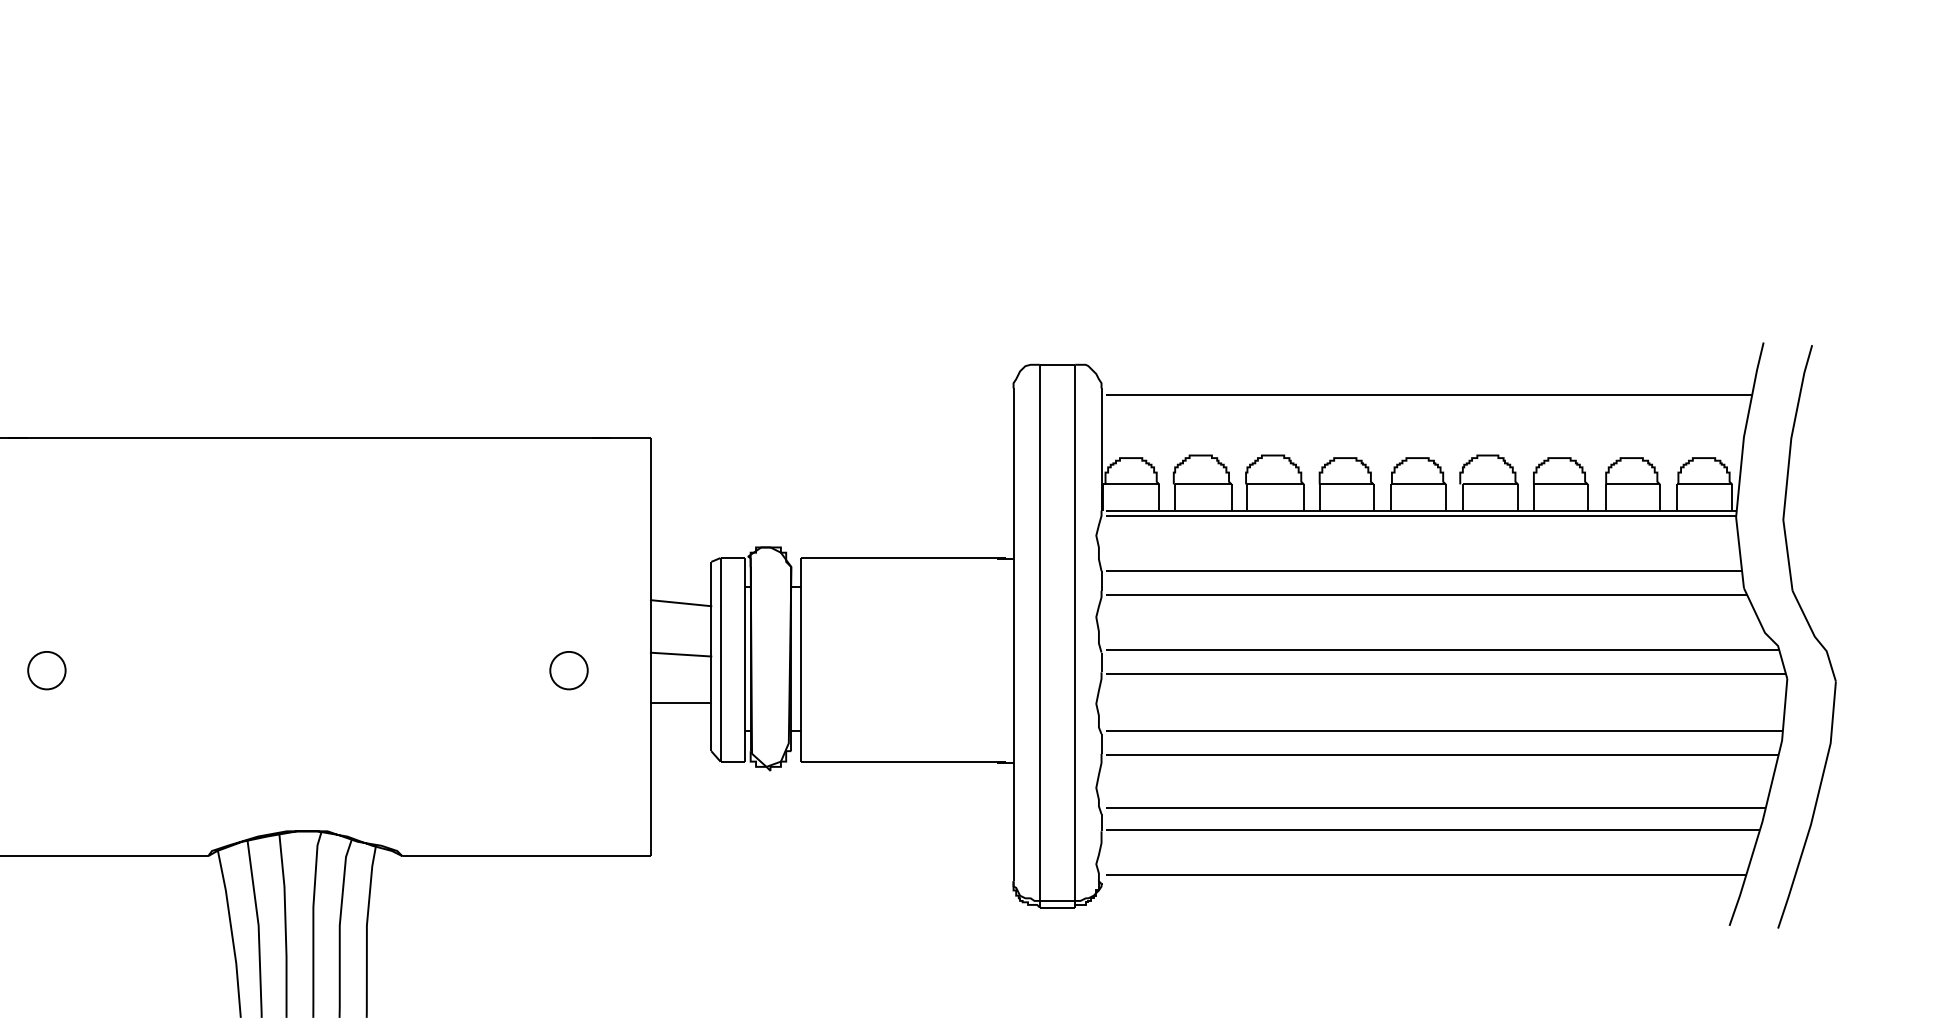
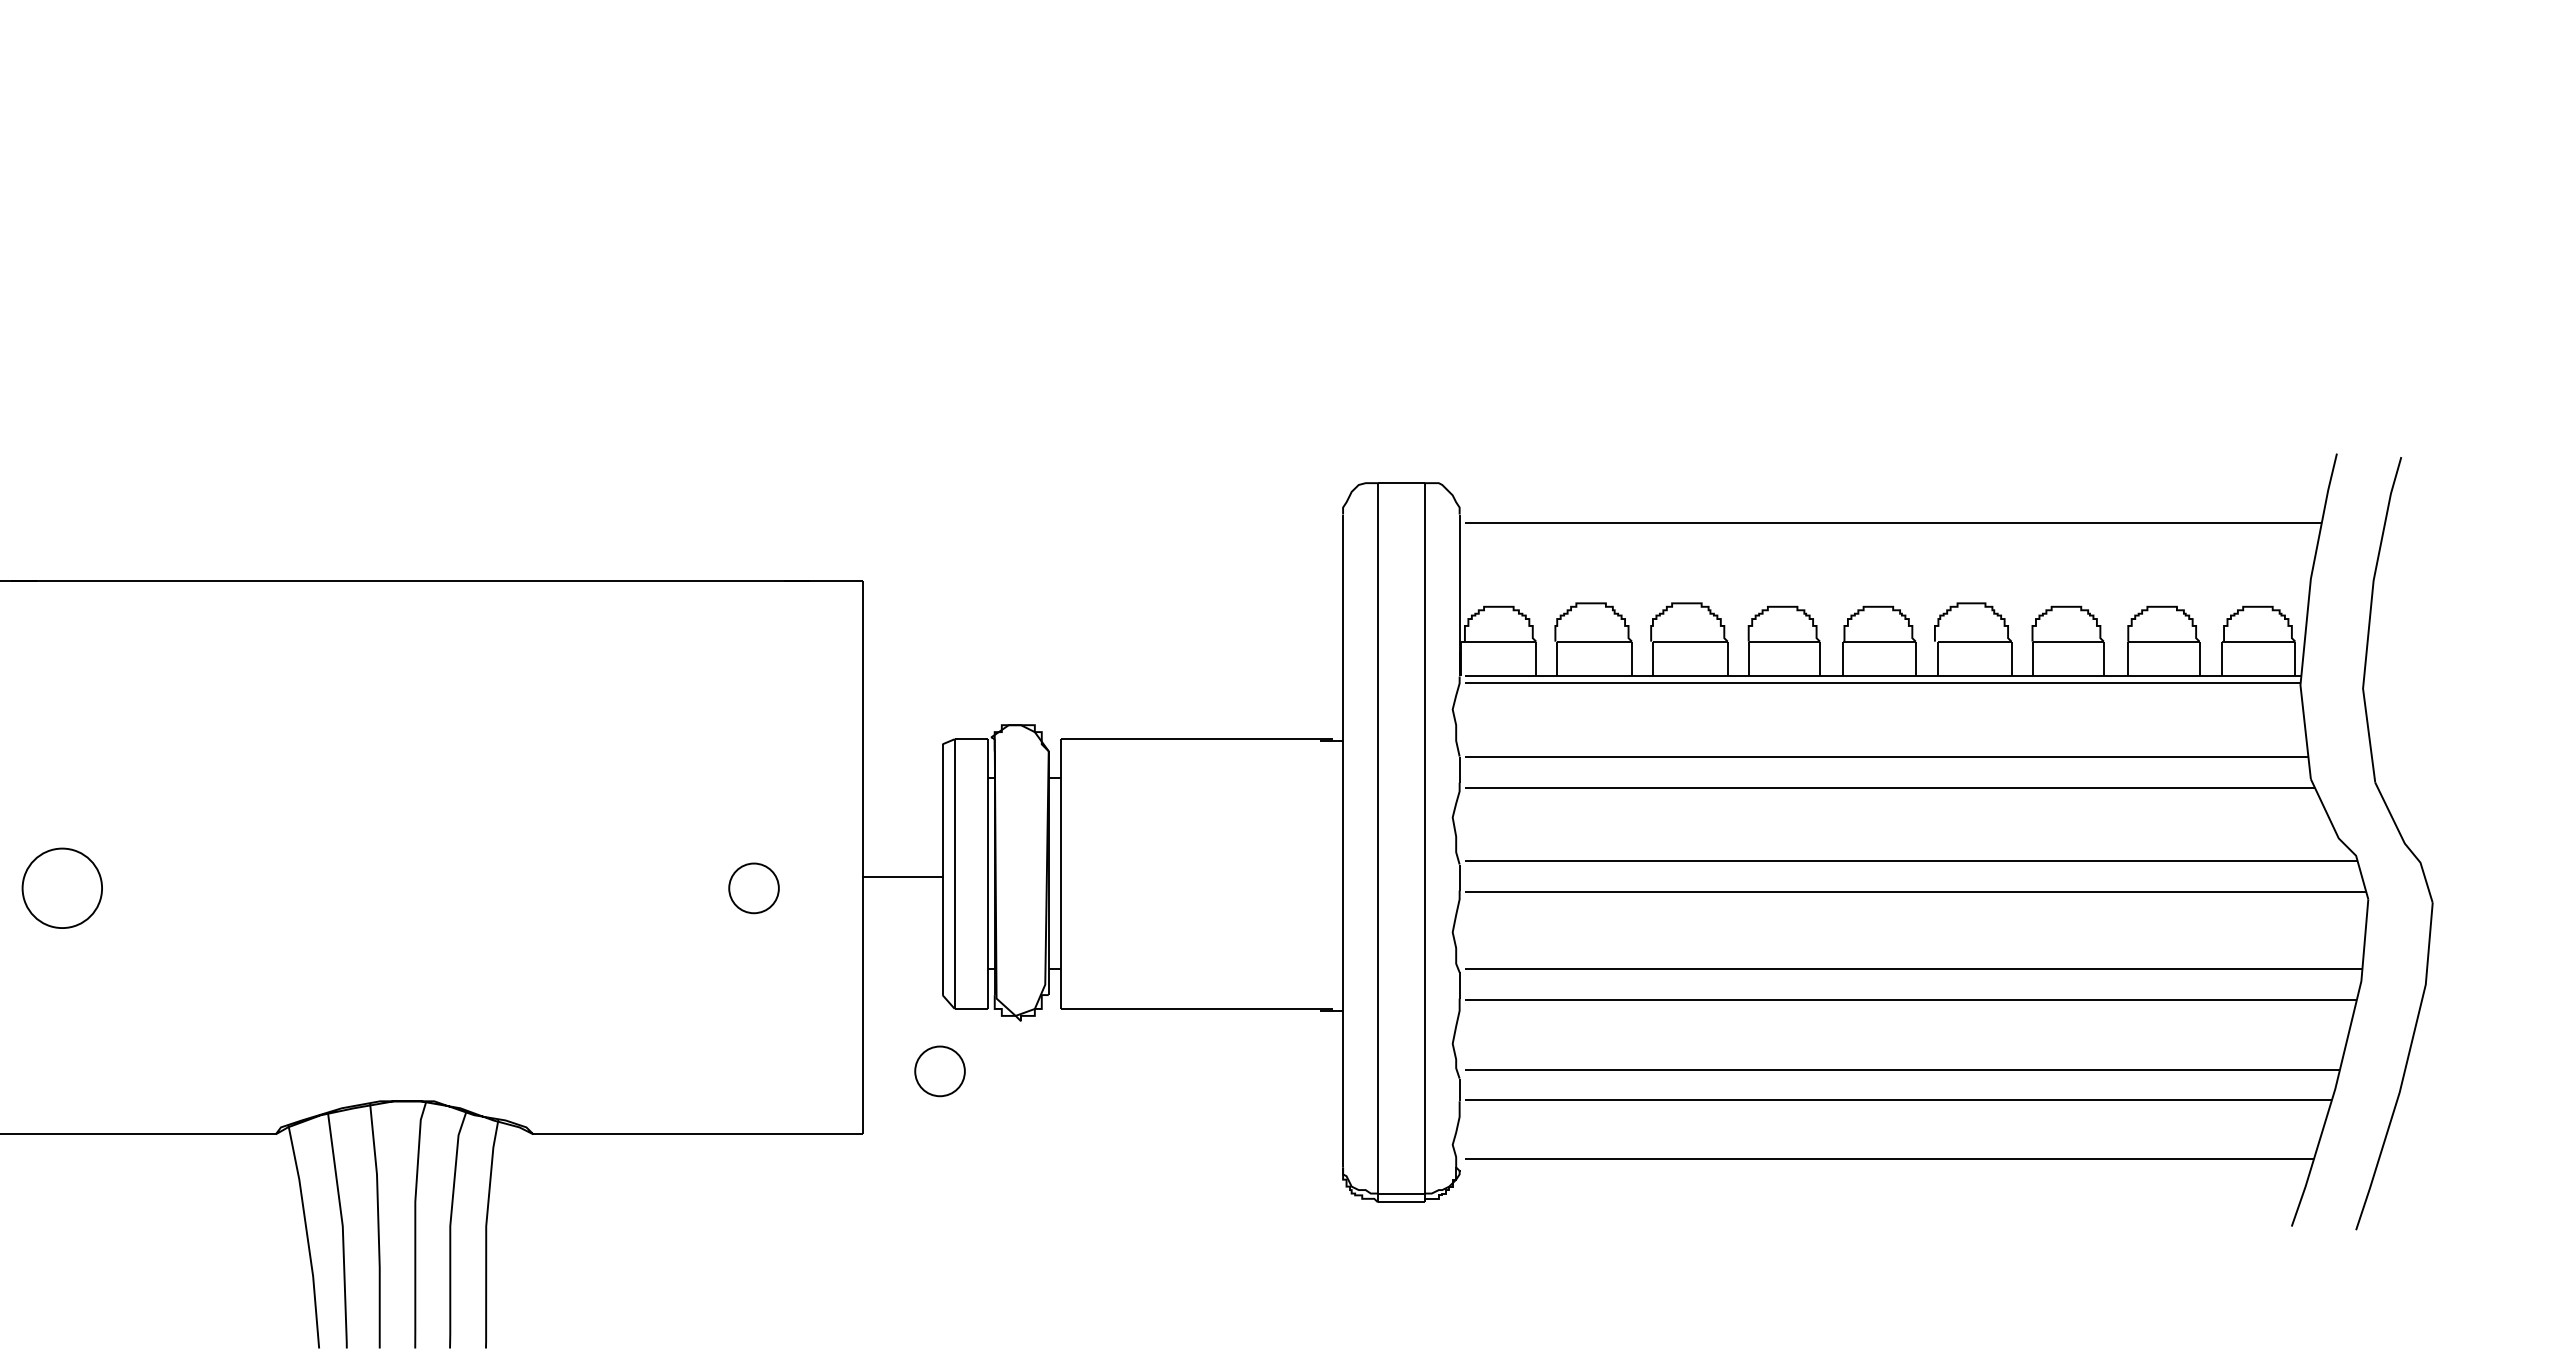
line: (681, 603) -> (902, 799), removed
line: (681, 654) -> (902, 866), removed
circle: (46, 670) -> (61, 888), size x1.6
line: (681, 702) -> (902, 876), moved
circle: (708, 808) -> (939, 1071), added

